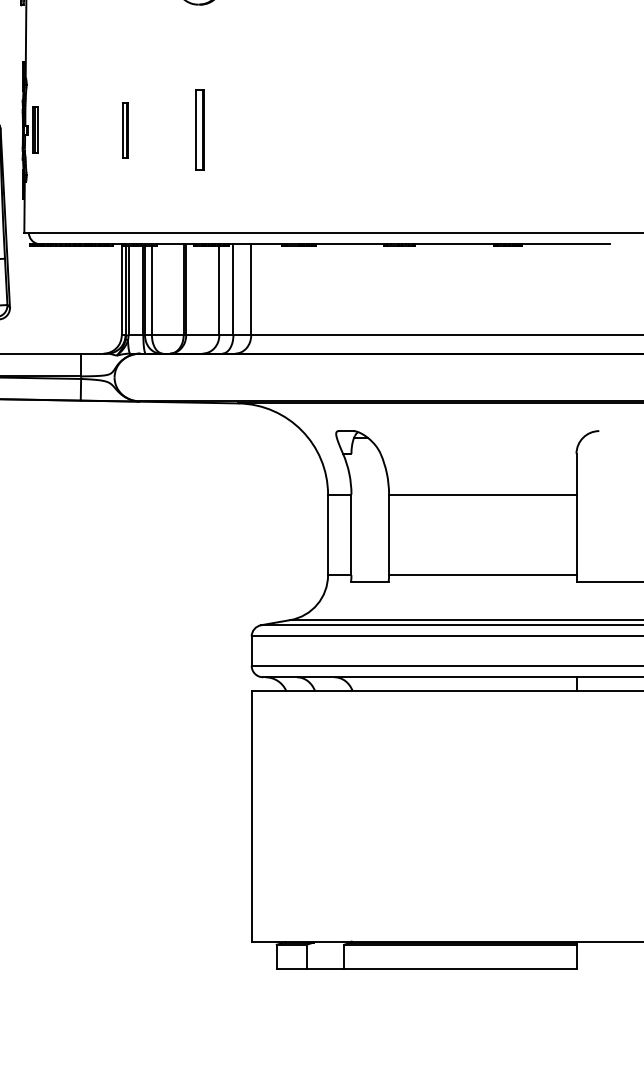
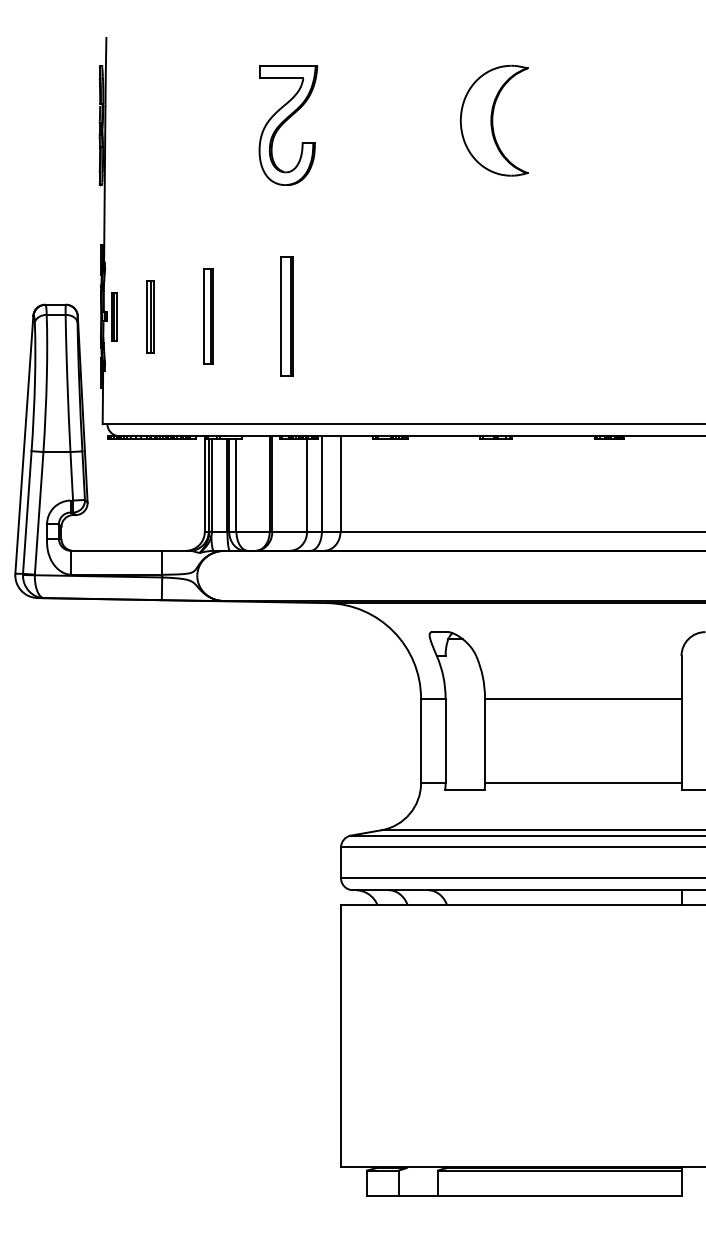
part: (69, 130) -> (150, 316), added
part: (125, 130) -> (208, 316), size x1.67
part: (199, 130) -> (286, 316), size x1.43

